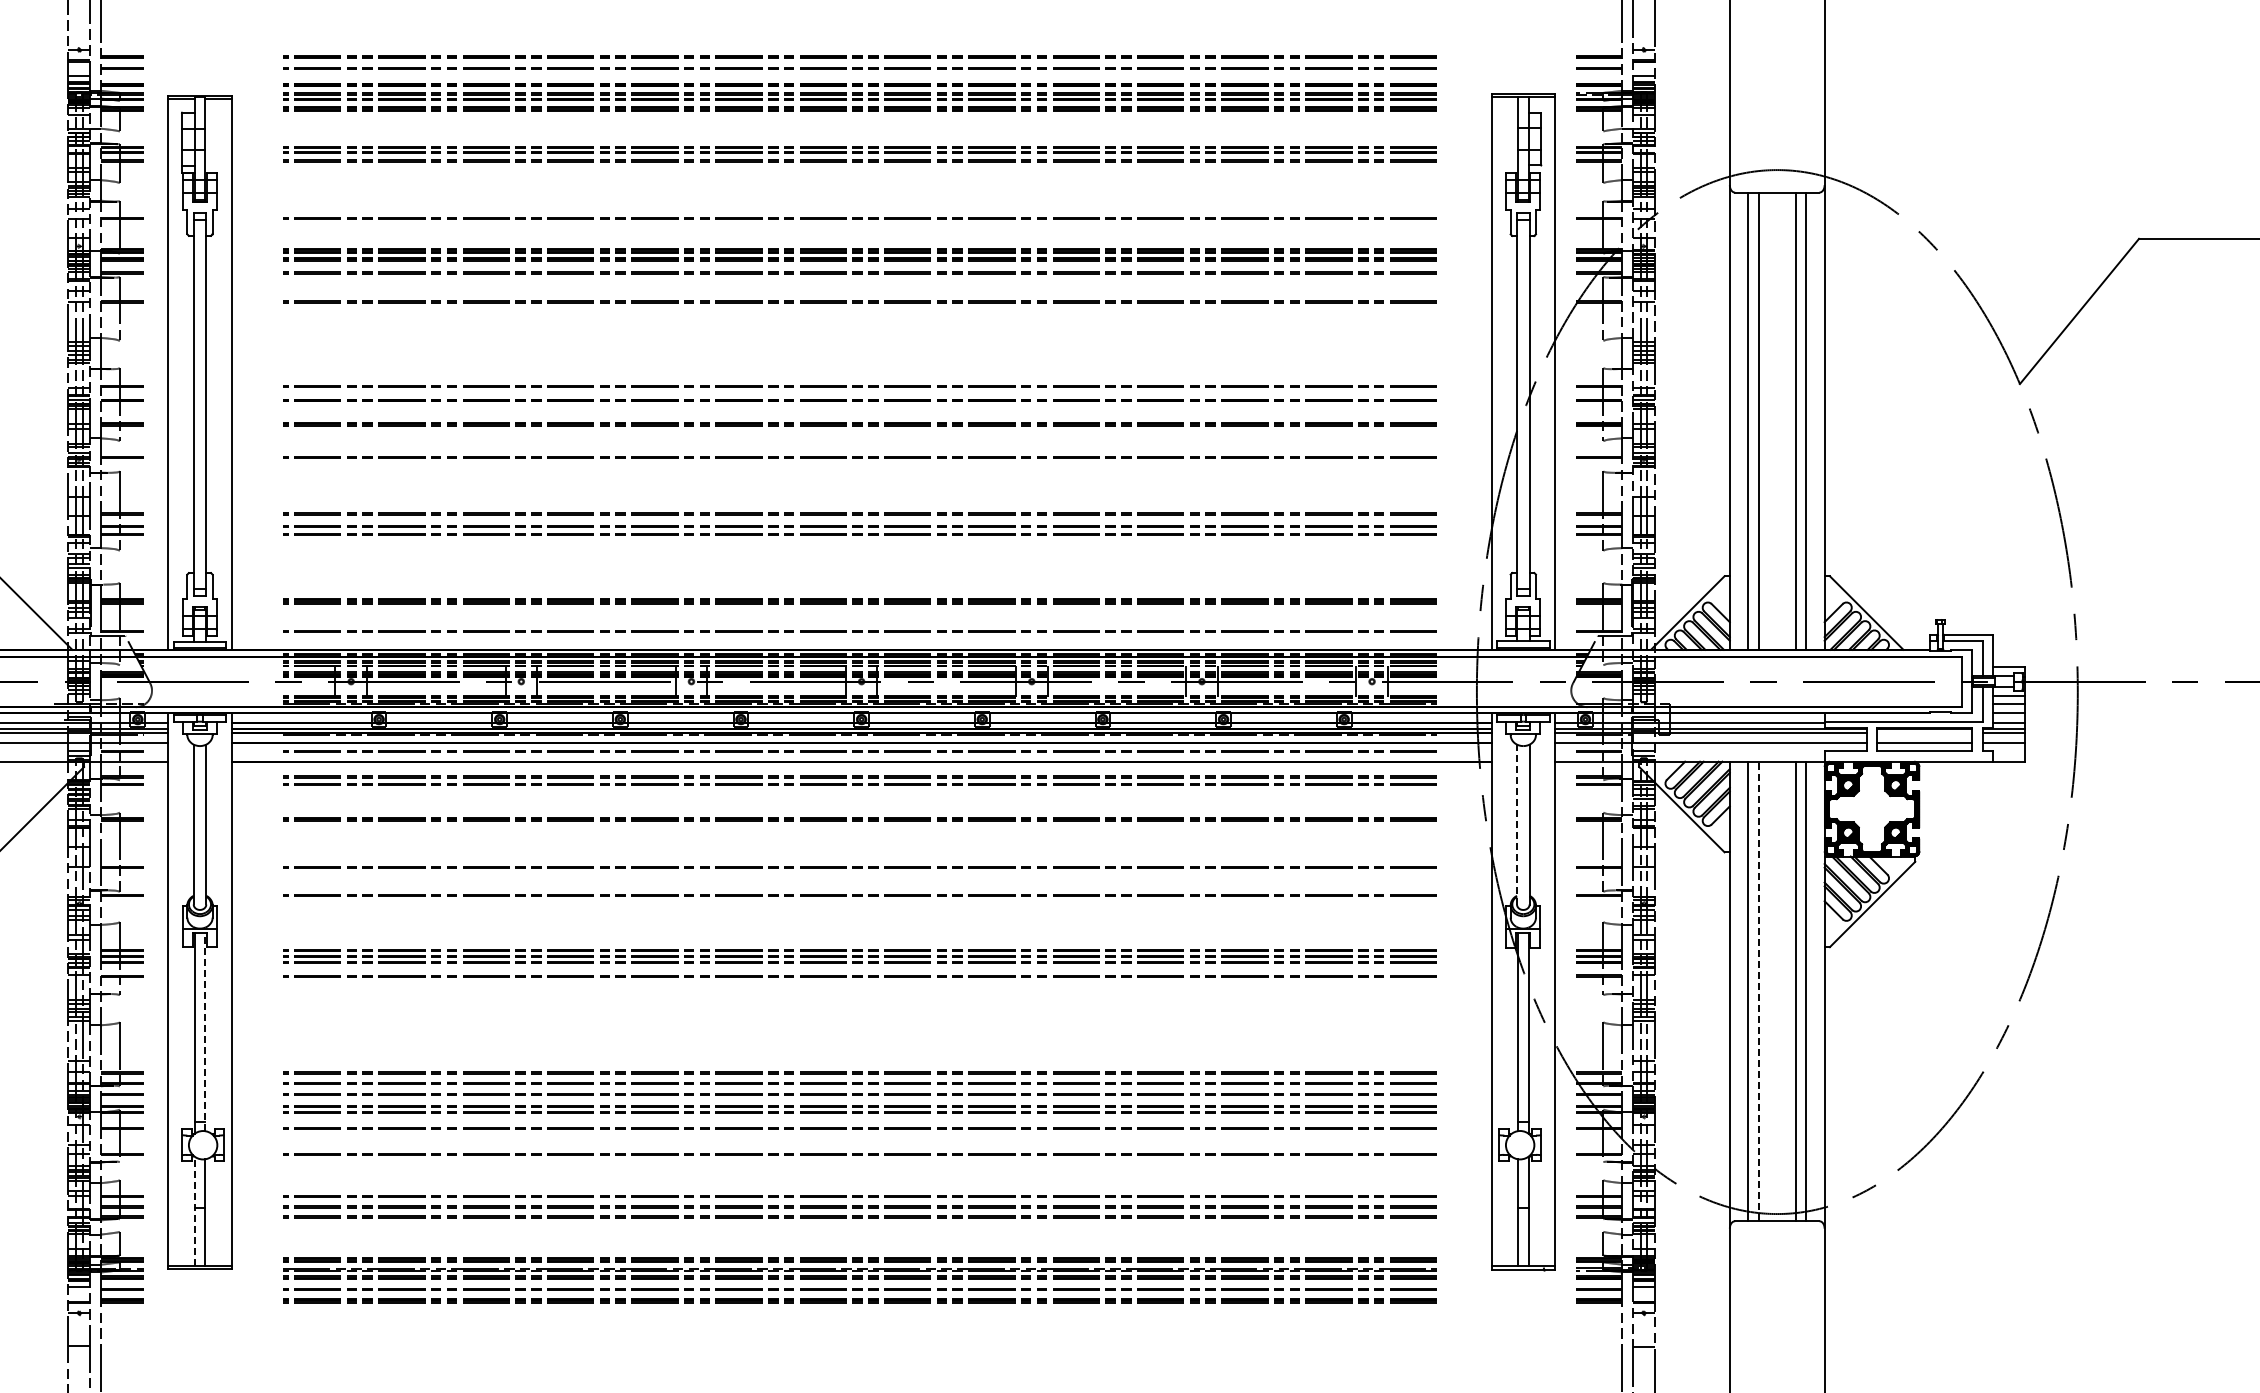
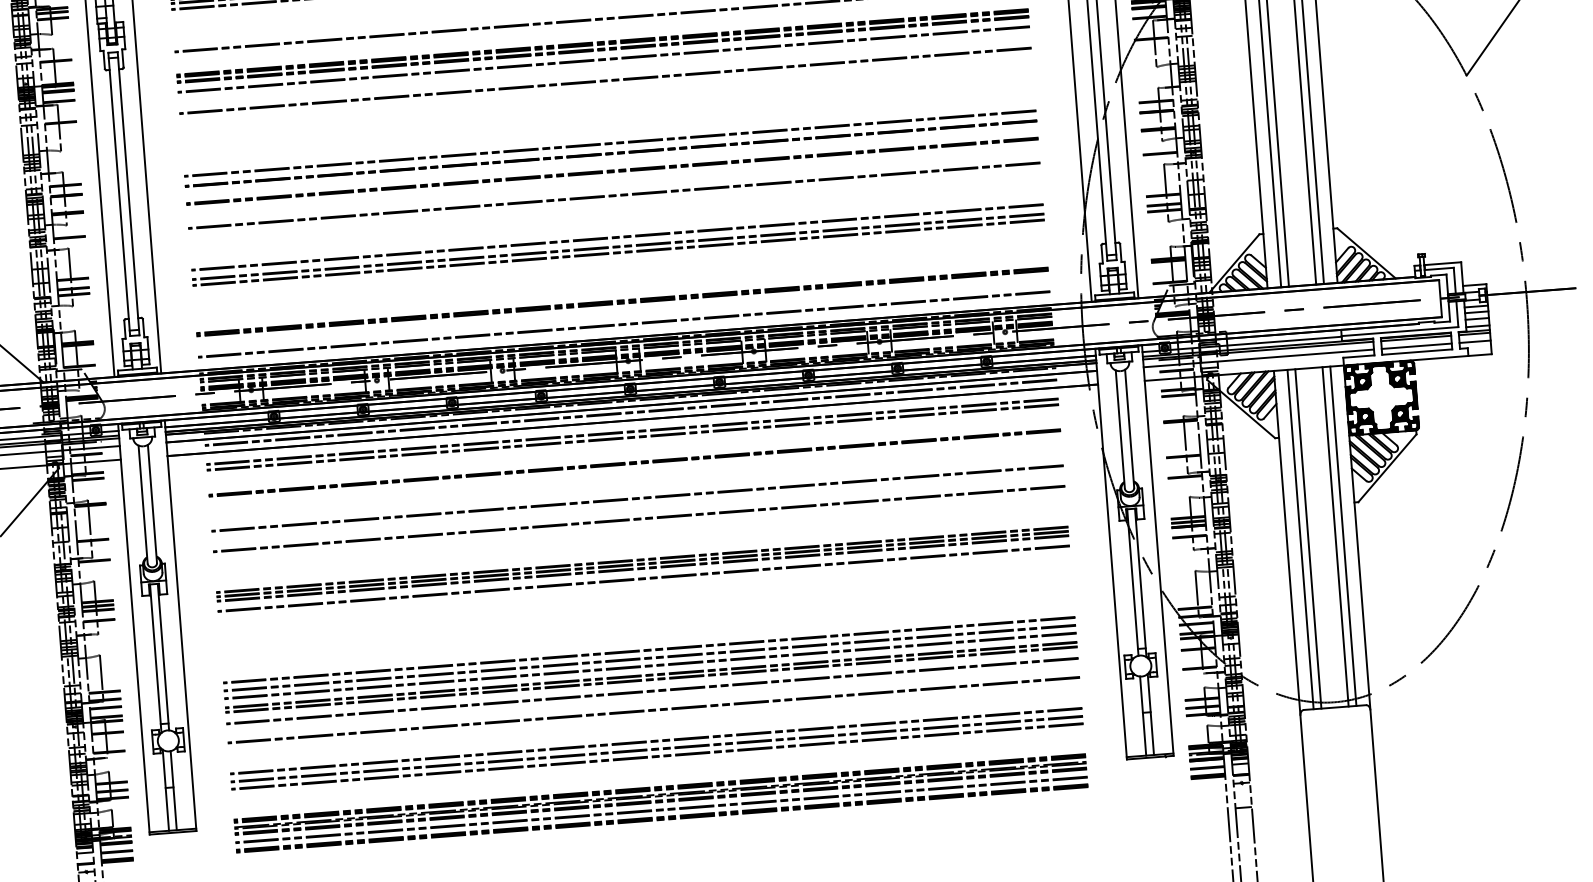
line: (1924, 732) -> (1415, 338), added
line: (1517, 824) -> (1120, 429), dashed -> solid
line: (1758, 991) -> (1308, 539), dashed -> solid
line: (205, 1031) -> (163, 656), dashed -> solid
line: (194, 1211) -> (165, 790), dashed -> solid

